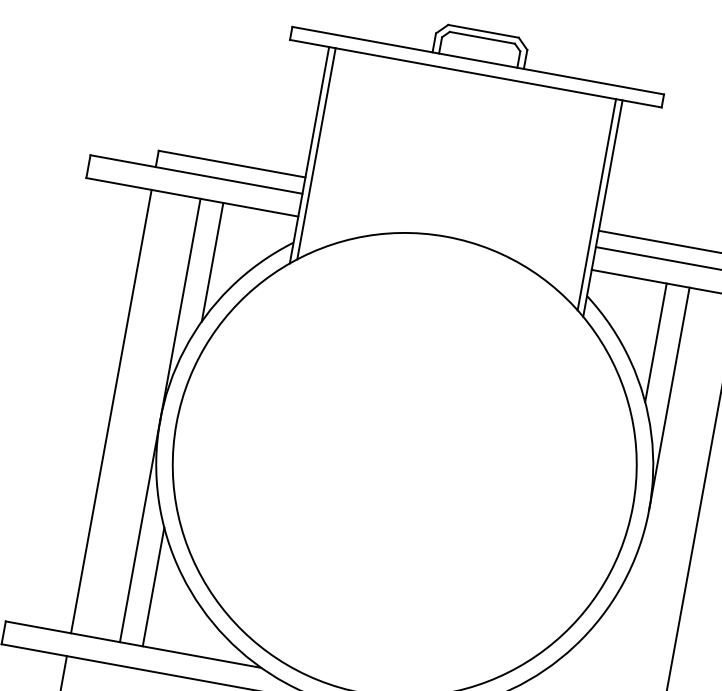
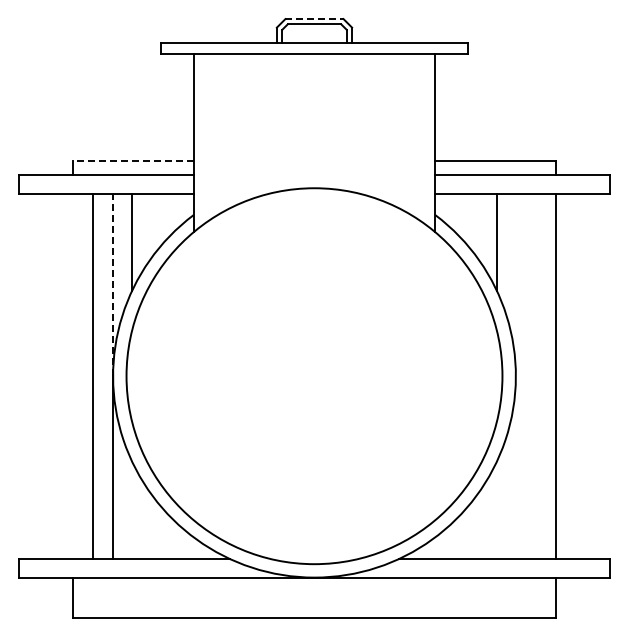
line: (483, 31) -> (314, 19), solid -> dashed
line: (317, 153) -> (199, 140), removed
line: (231, 164) -> (132, 161), solid -> dashed
line: (596, 204) -> (429, 140), removed
line: (180, 309) -> (113, 284), solid -> dashed
line: (669, 397) -> (515, 284), removed
line: (111, 410) -> (92, 375), moved
line: (153, 586) -> (131, 509), removed

